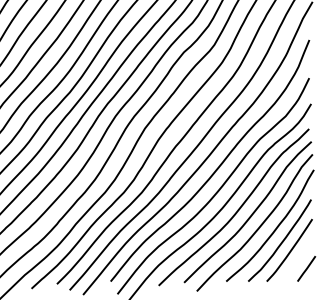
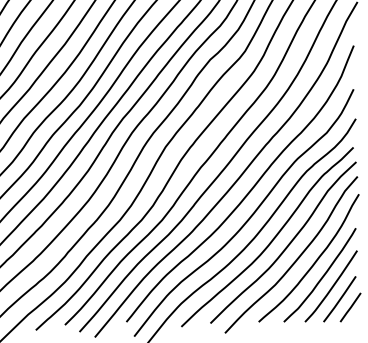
line: (296, 261) -> (339, 299), added

